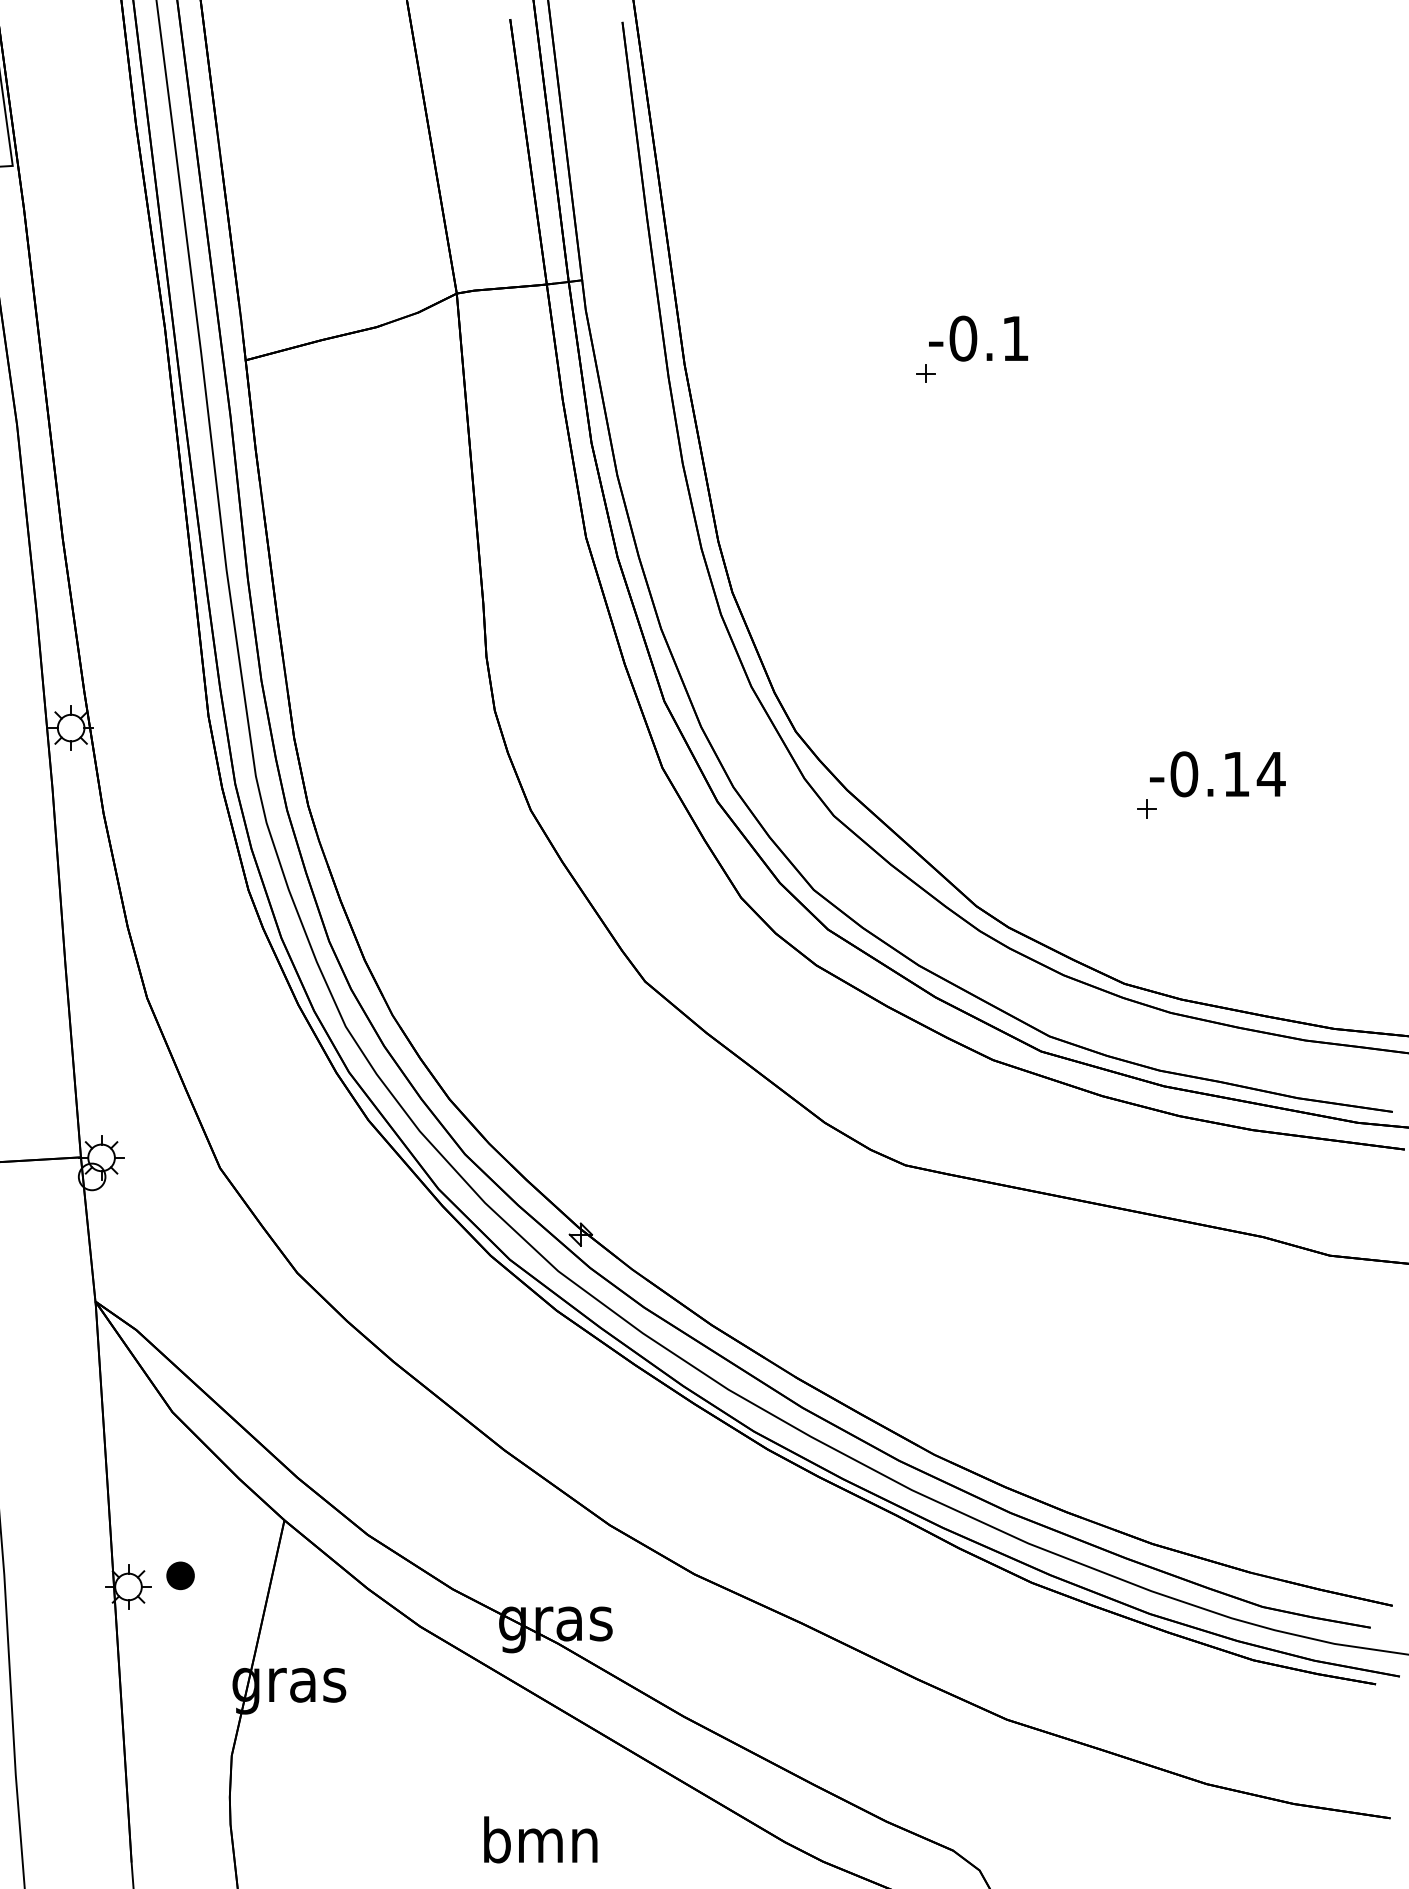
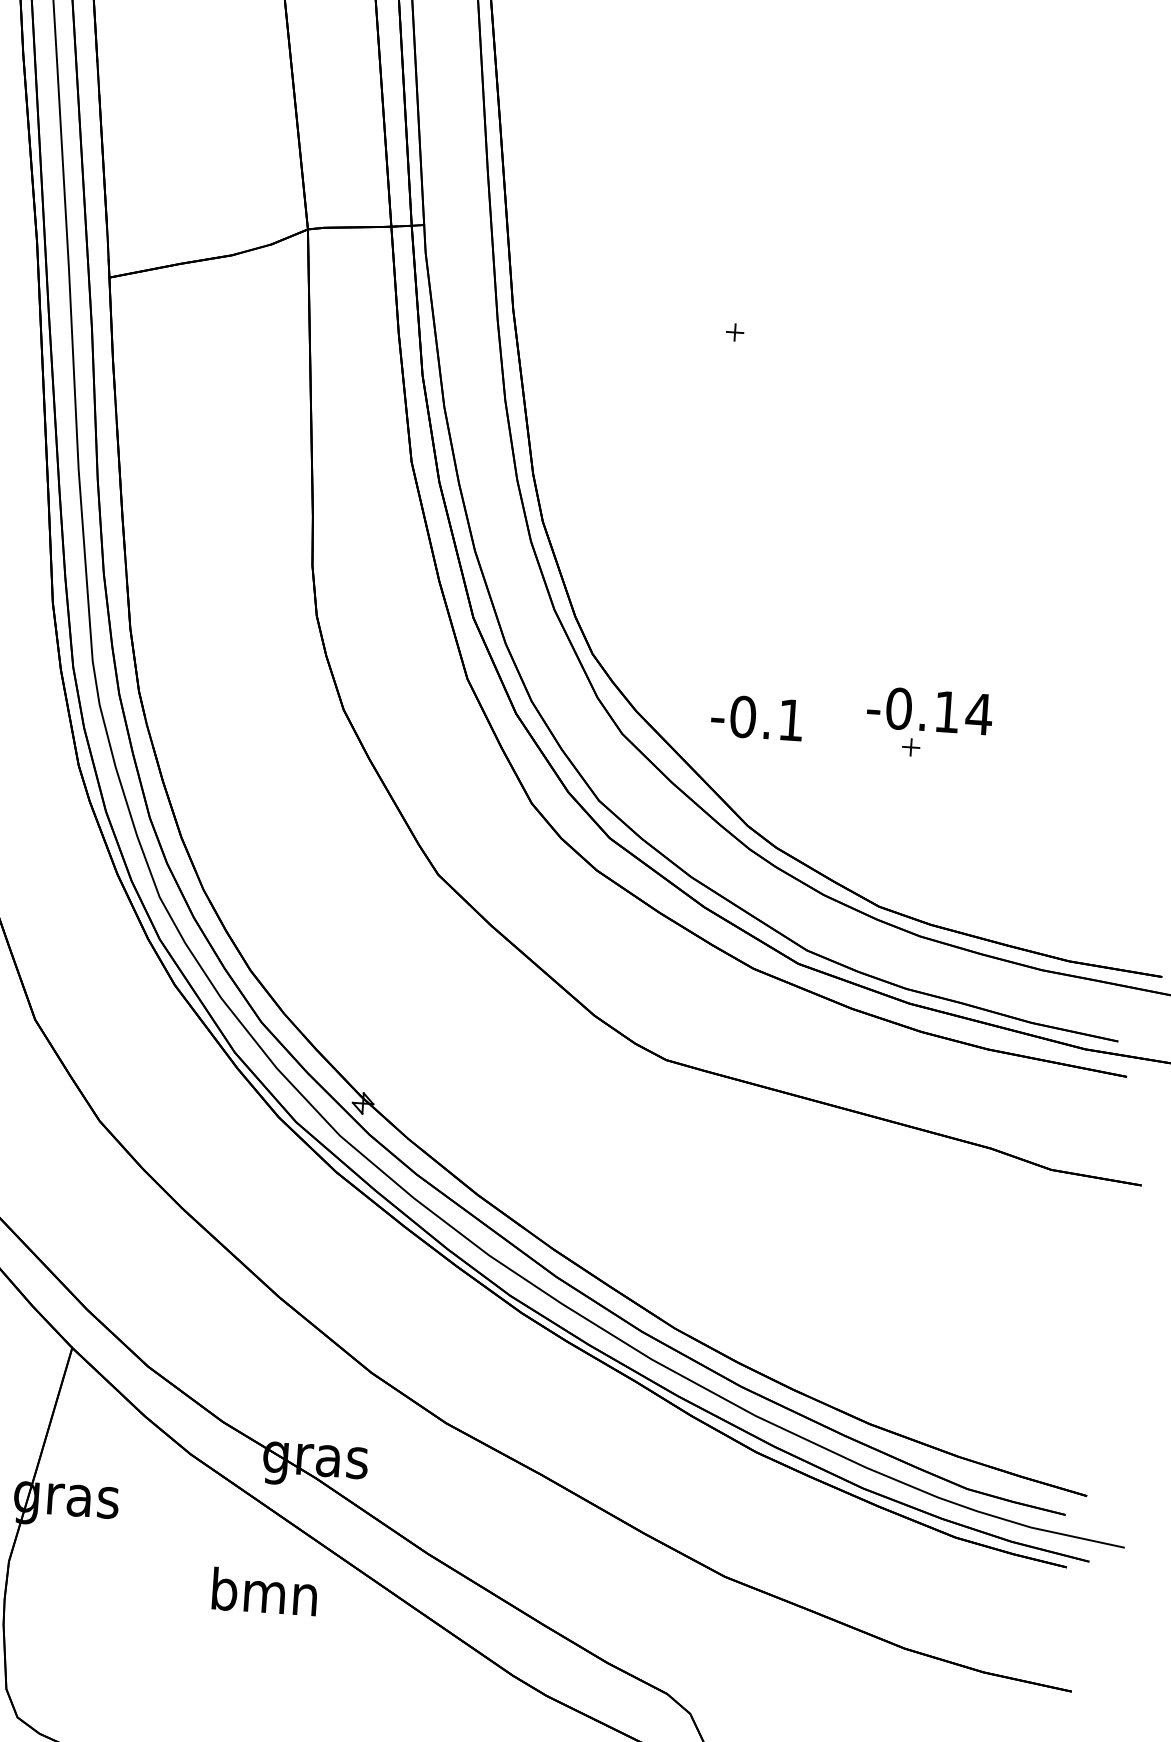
text: (978, 338) -> (757, 717), moved
text: (1217, 774) -> (929, 711), moved
text: (540, 1839) -> (264, 1591), moved

